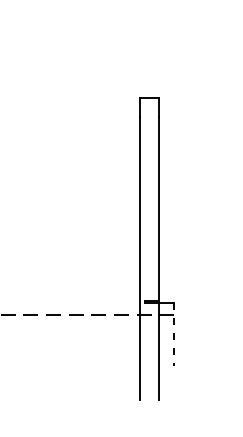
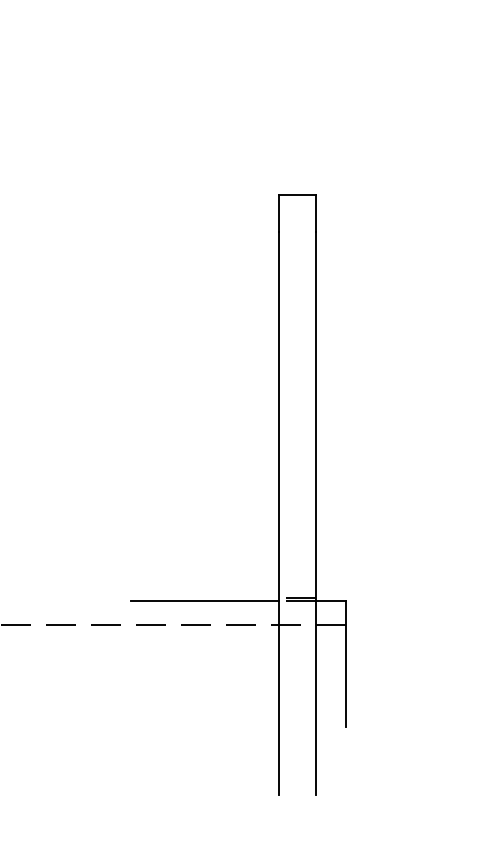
line: (102, 302) -> (203, 600), added
line: (174, 334) -> (346, 664), dashed -> solid

